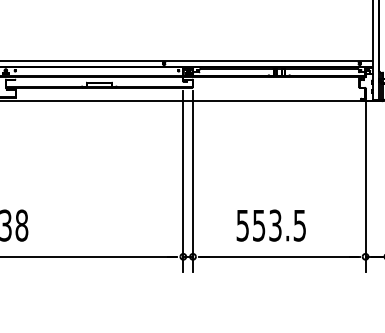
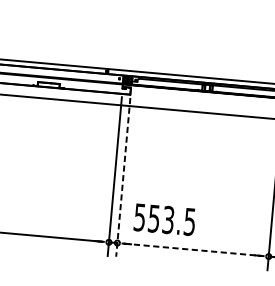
line: (192, 181) -> (122, 177), solid -> dashed
text: (270, 225) -> (164, 219), moved
line: (279, 256) -> (193, 249), solid -> dashed

